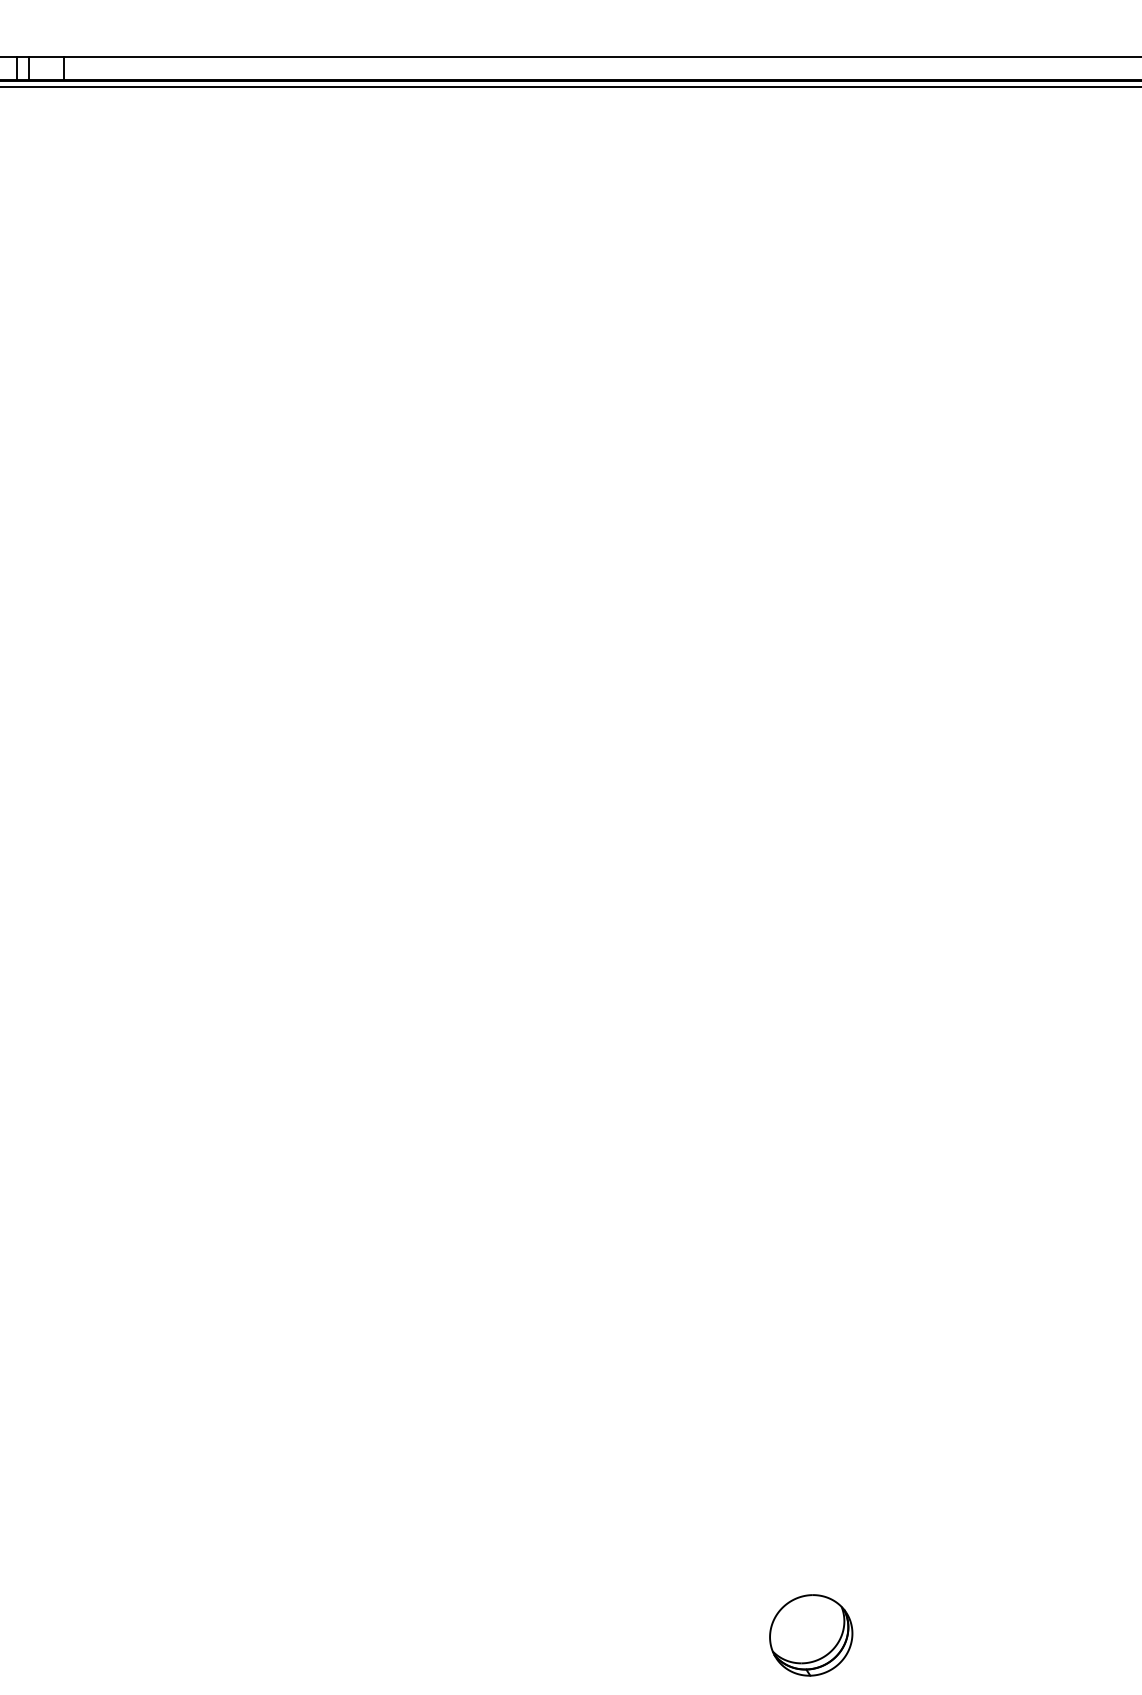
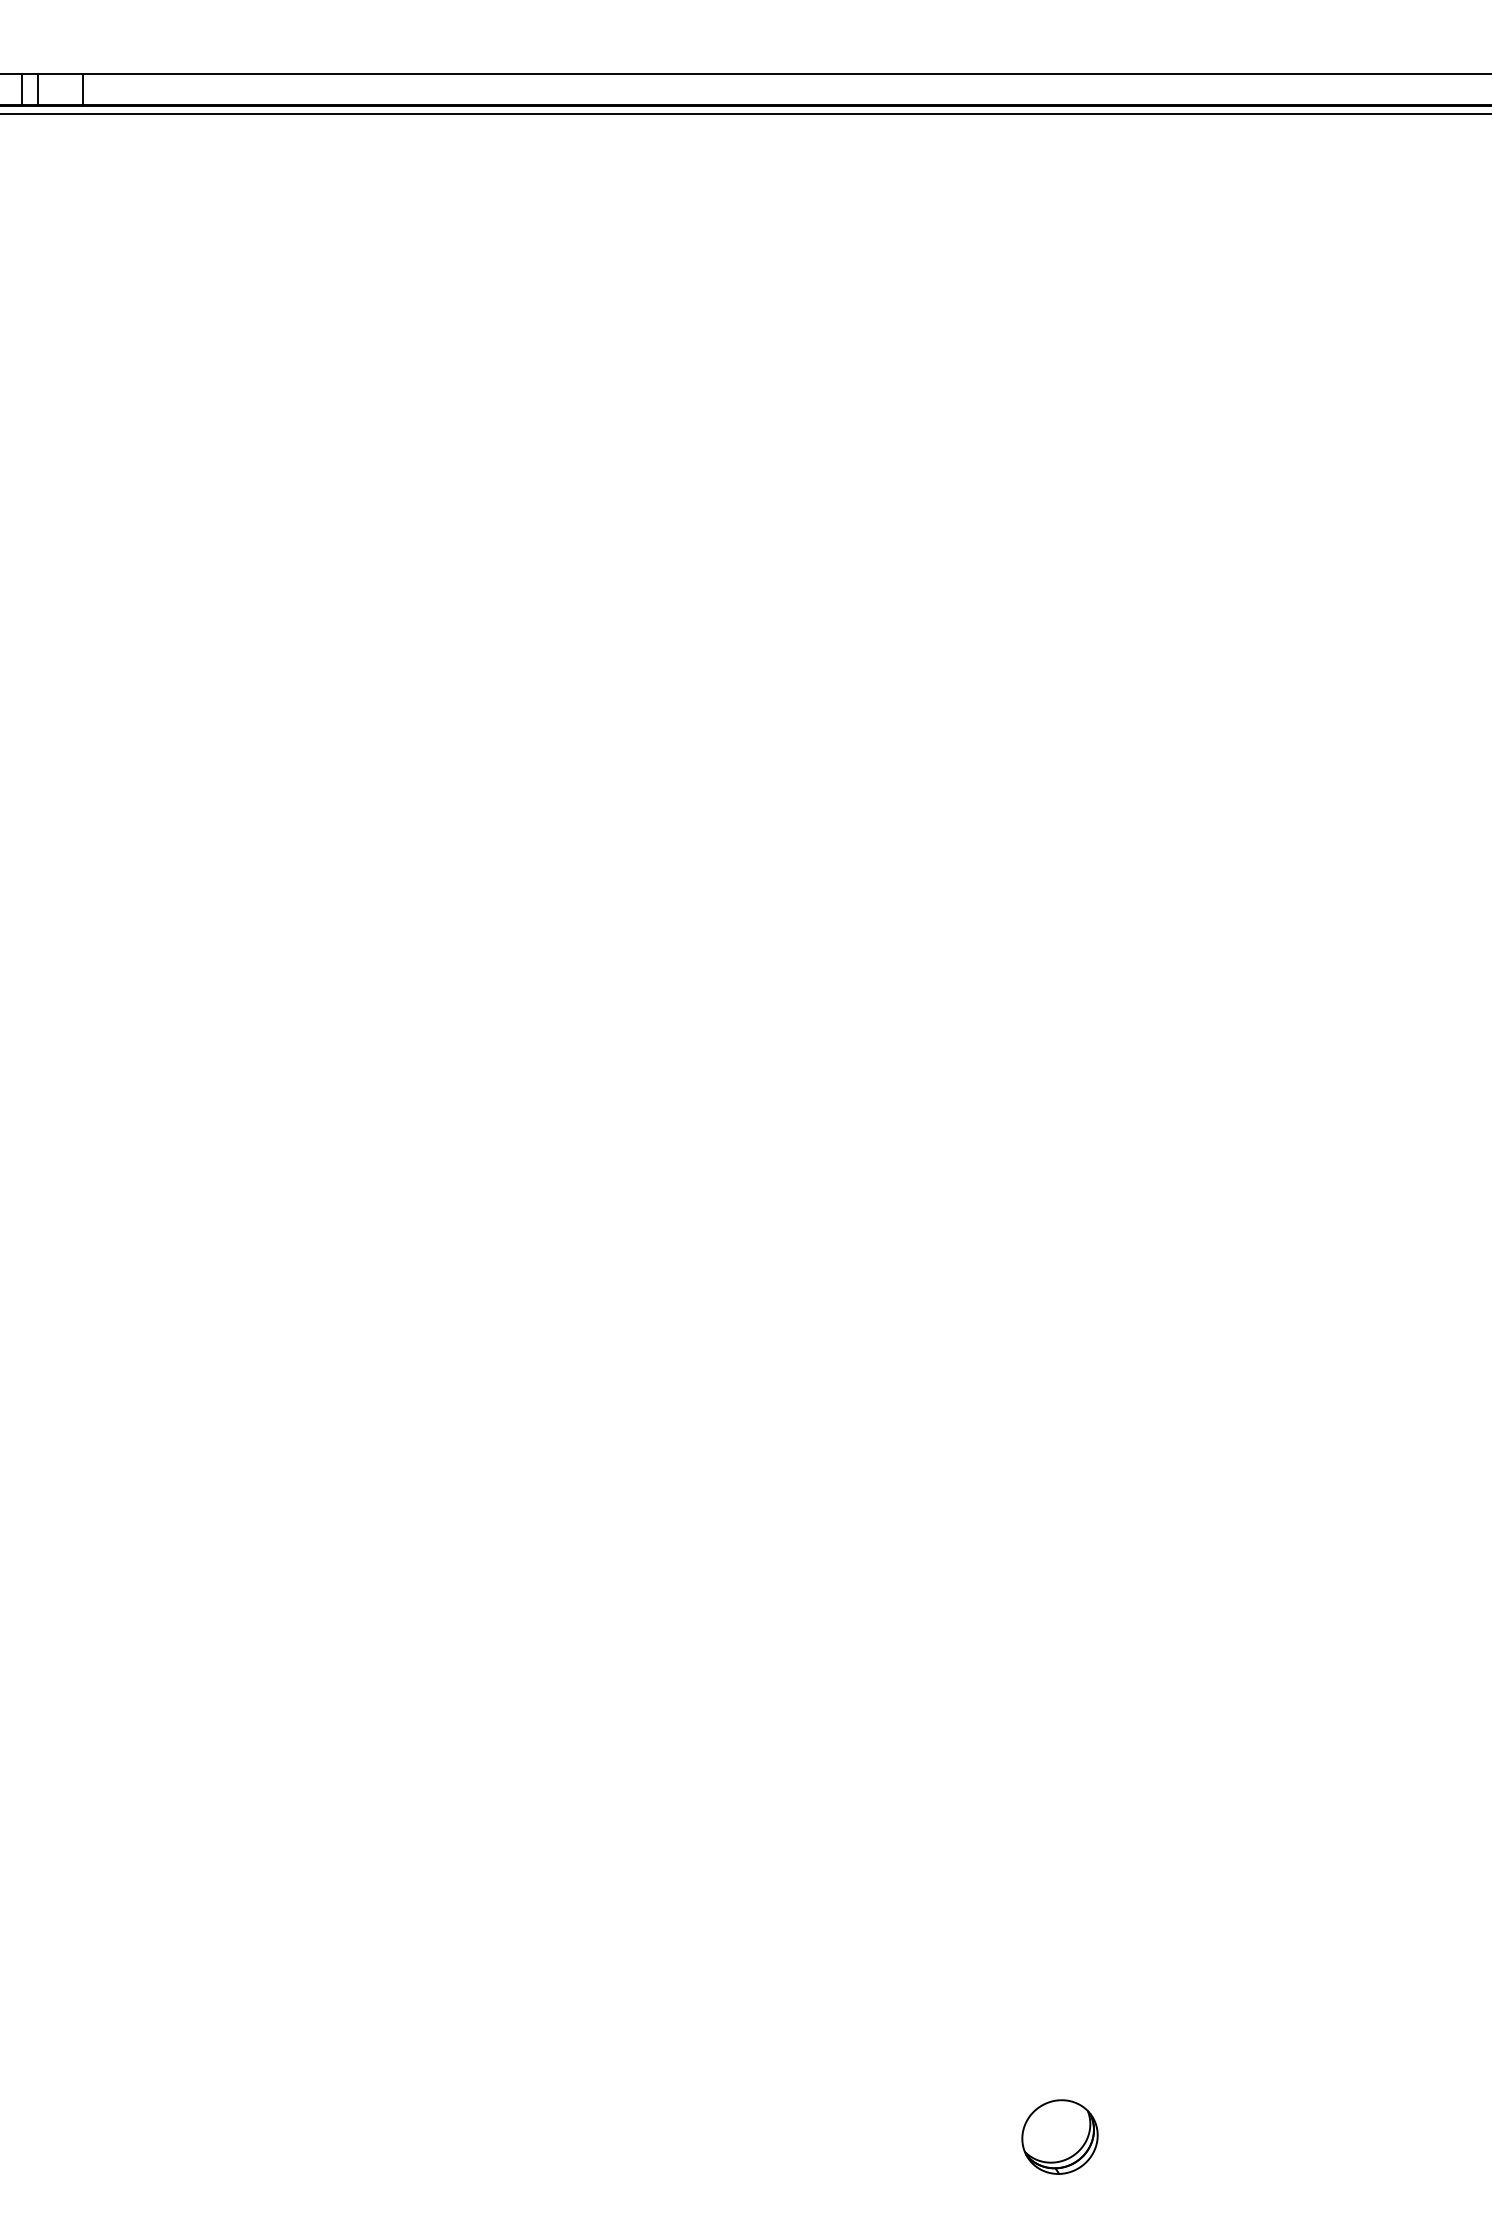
part: (811, 1635) -> (1060, 2137), size x0.7

